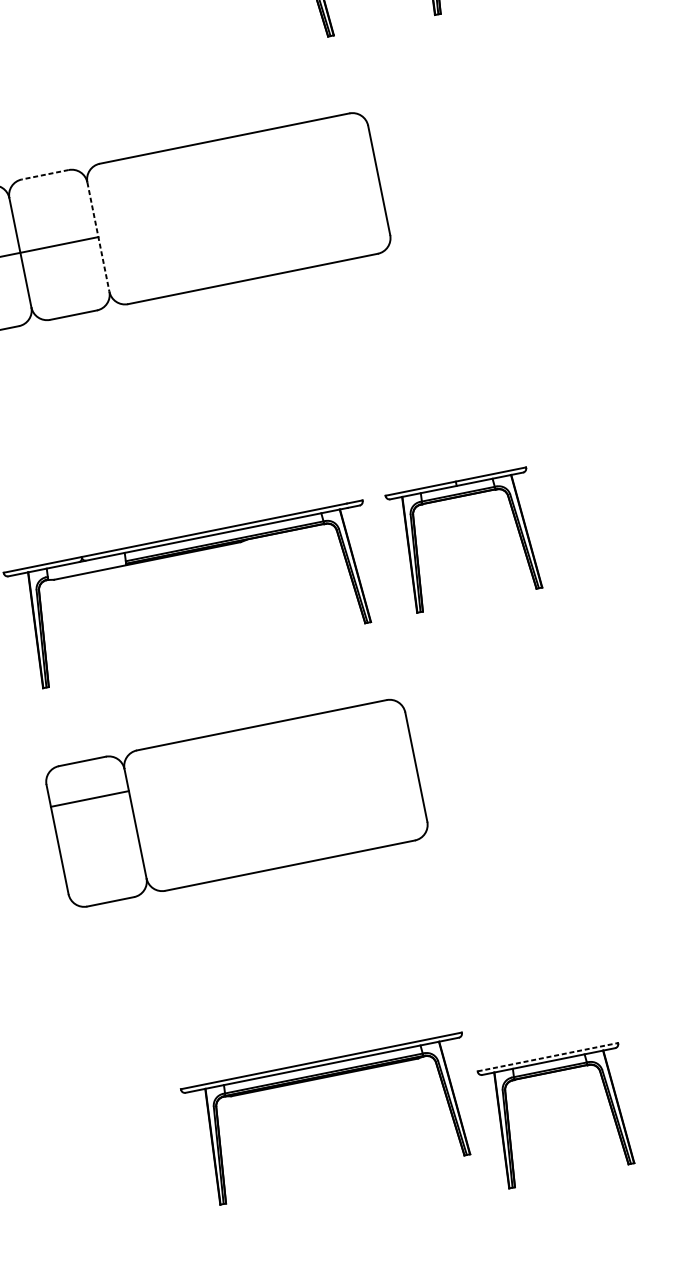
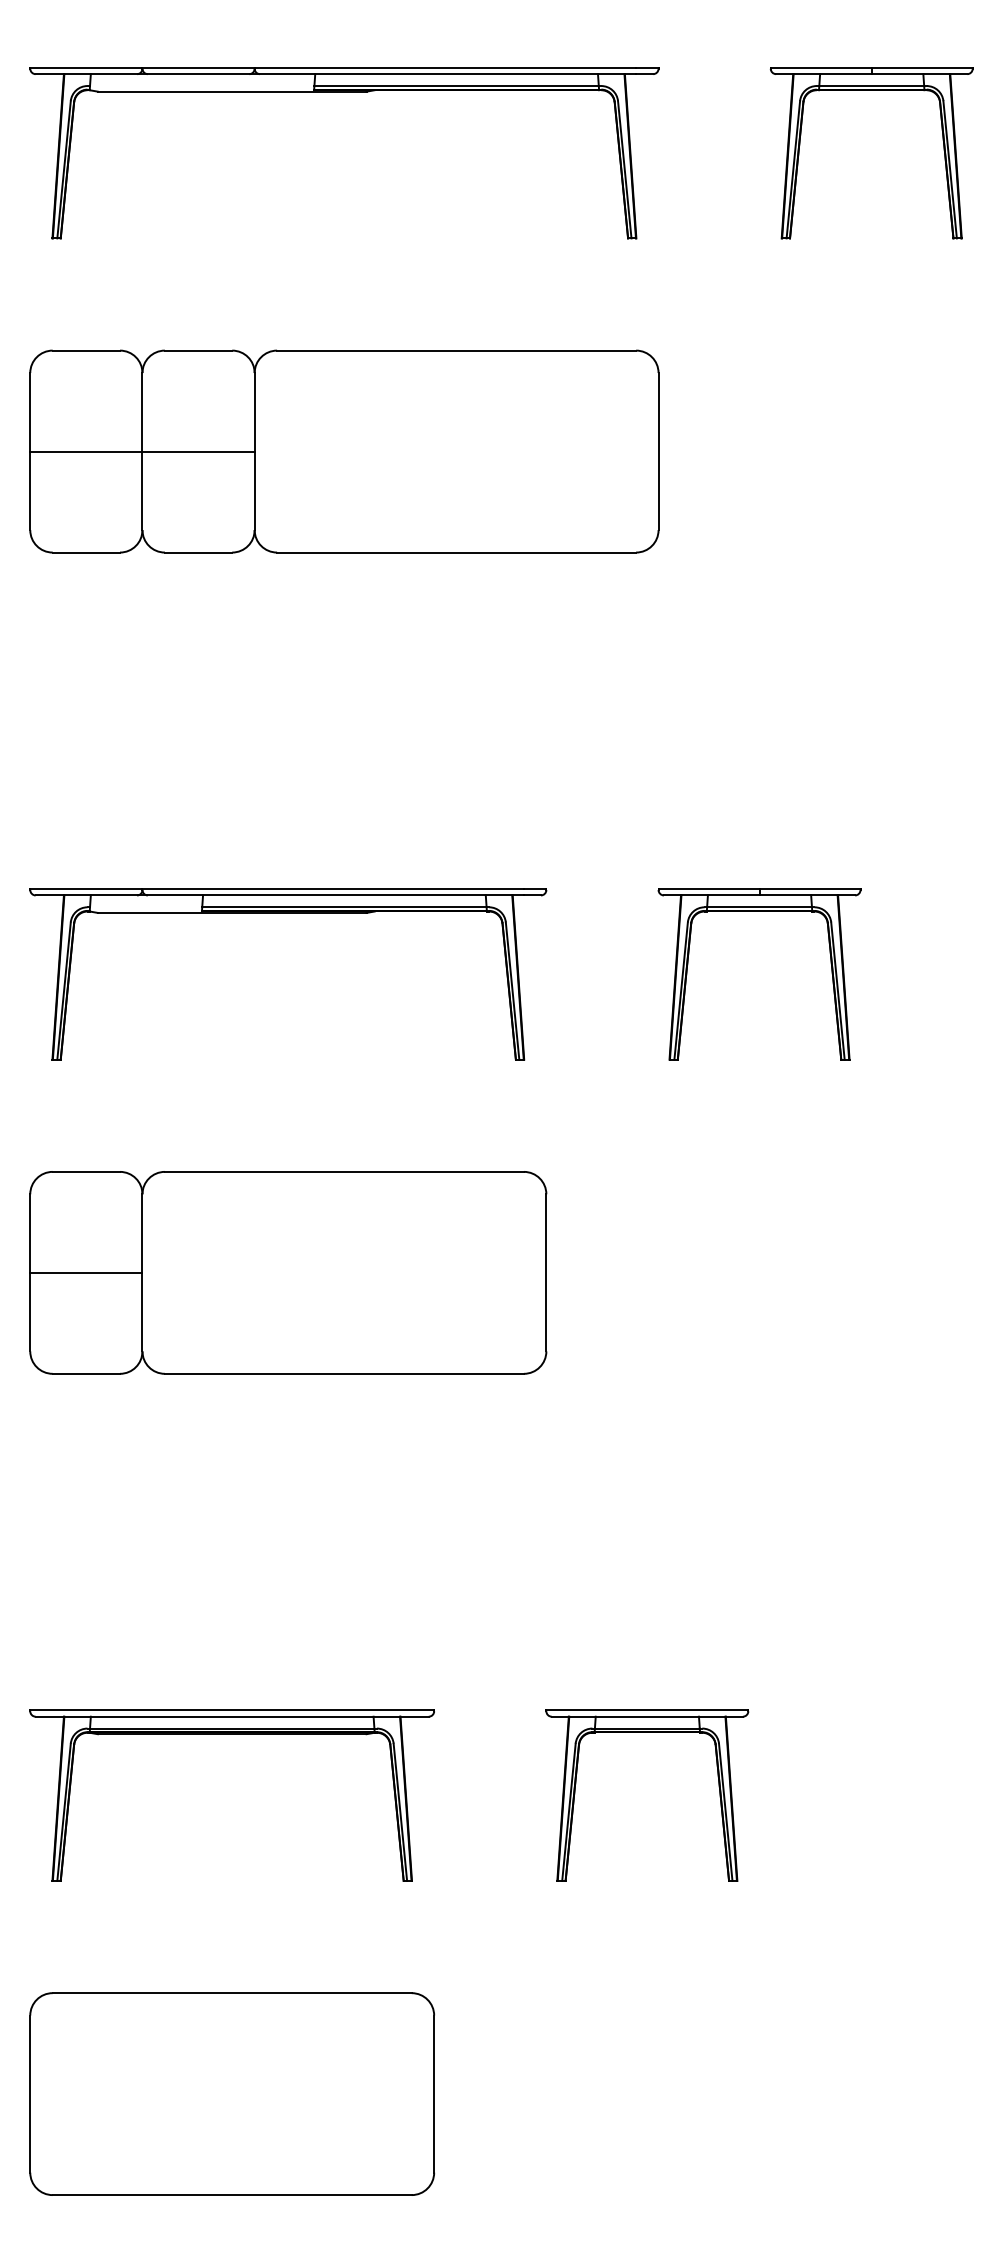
line: (45, 174) -> (198, 350), dashed -> solid
line: (98, 237) -> (254, 451), dashed -> solid
part: (458, 497) -> (759, 911), moved
line: (89, 798) -> (86, 1272), moved
line: (547, 1057) -> (647, 1710), dashed -> solid
part: (324, 1077) -> (231, 1734), moved

